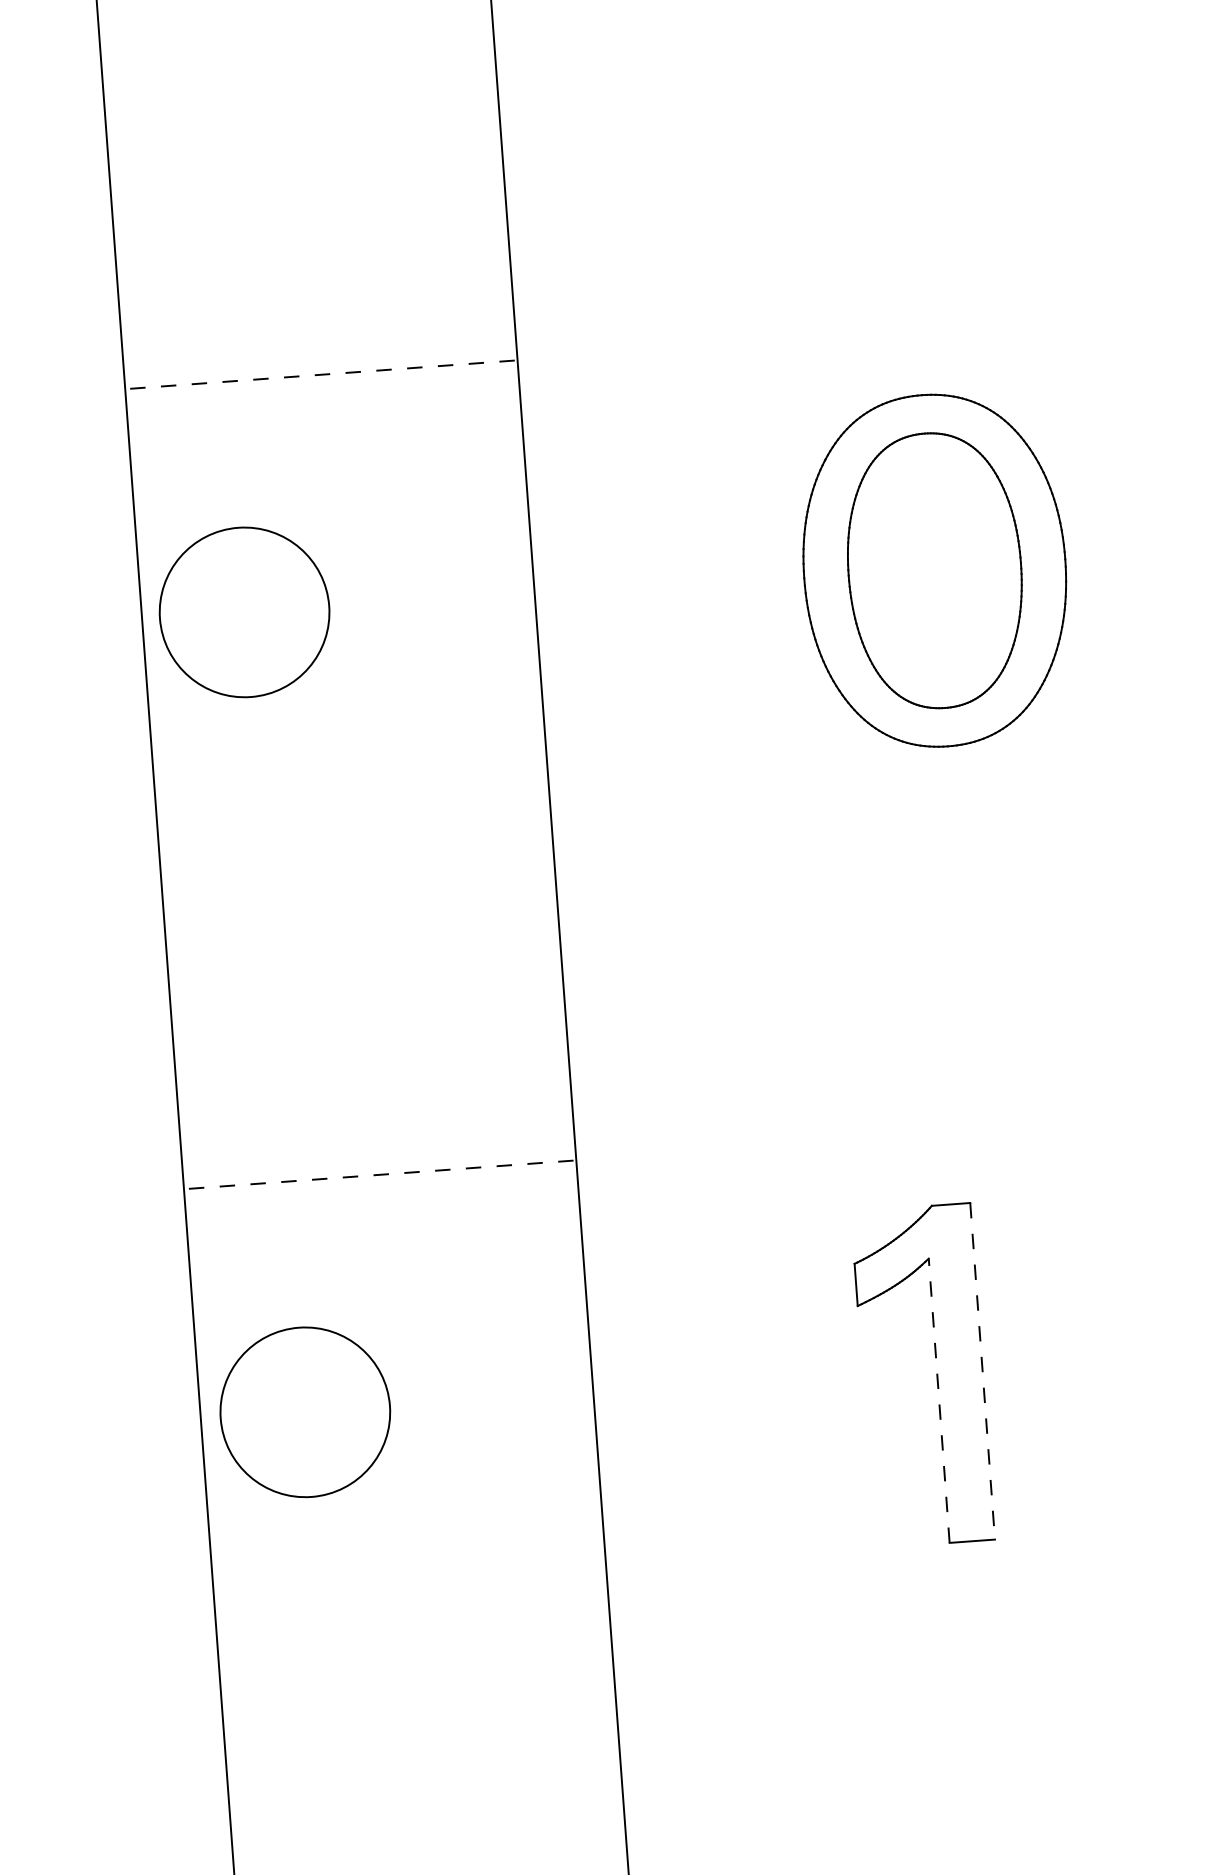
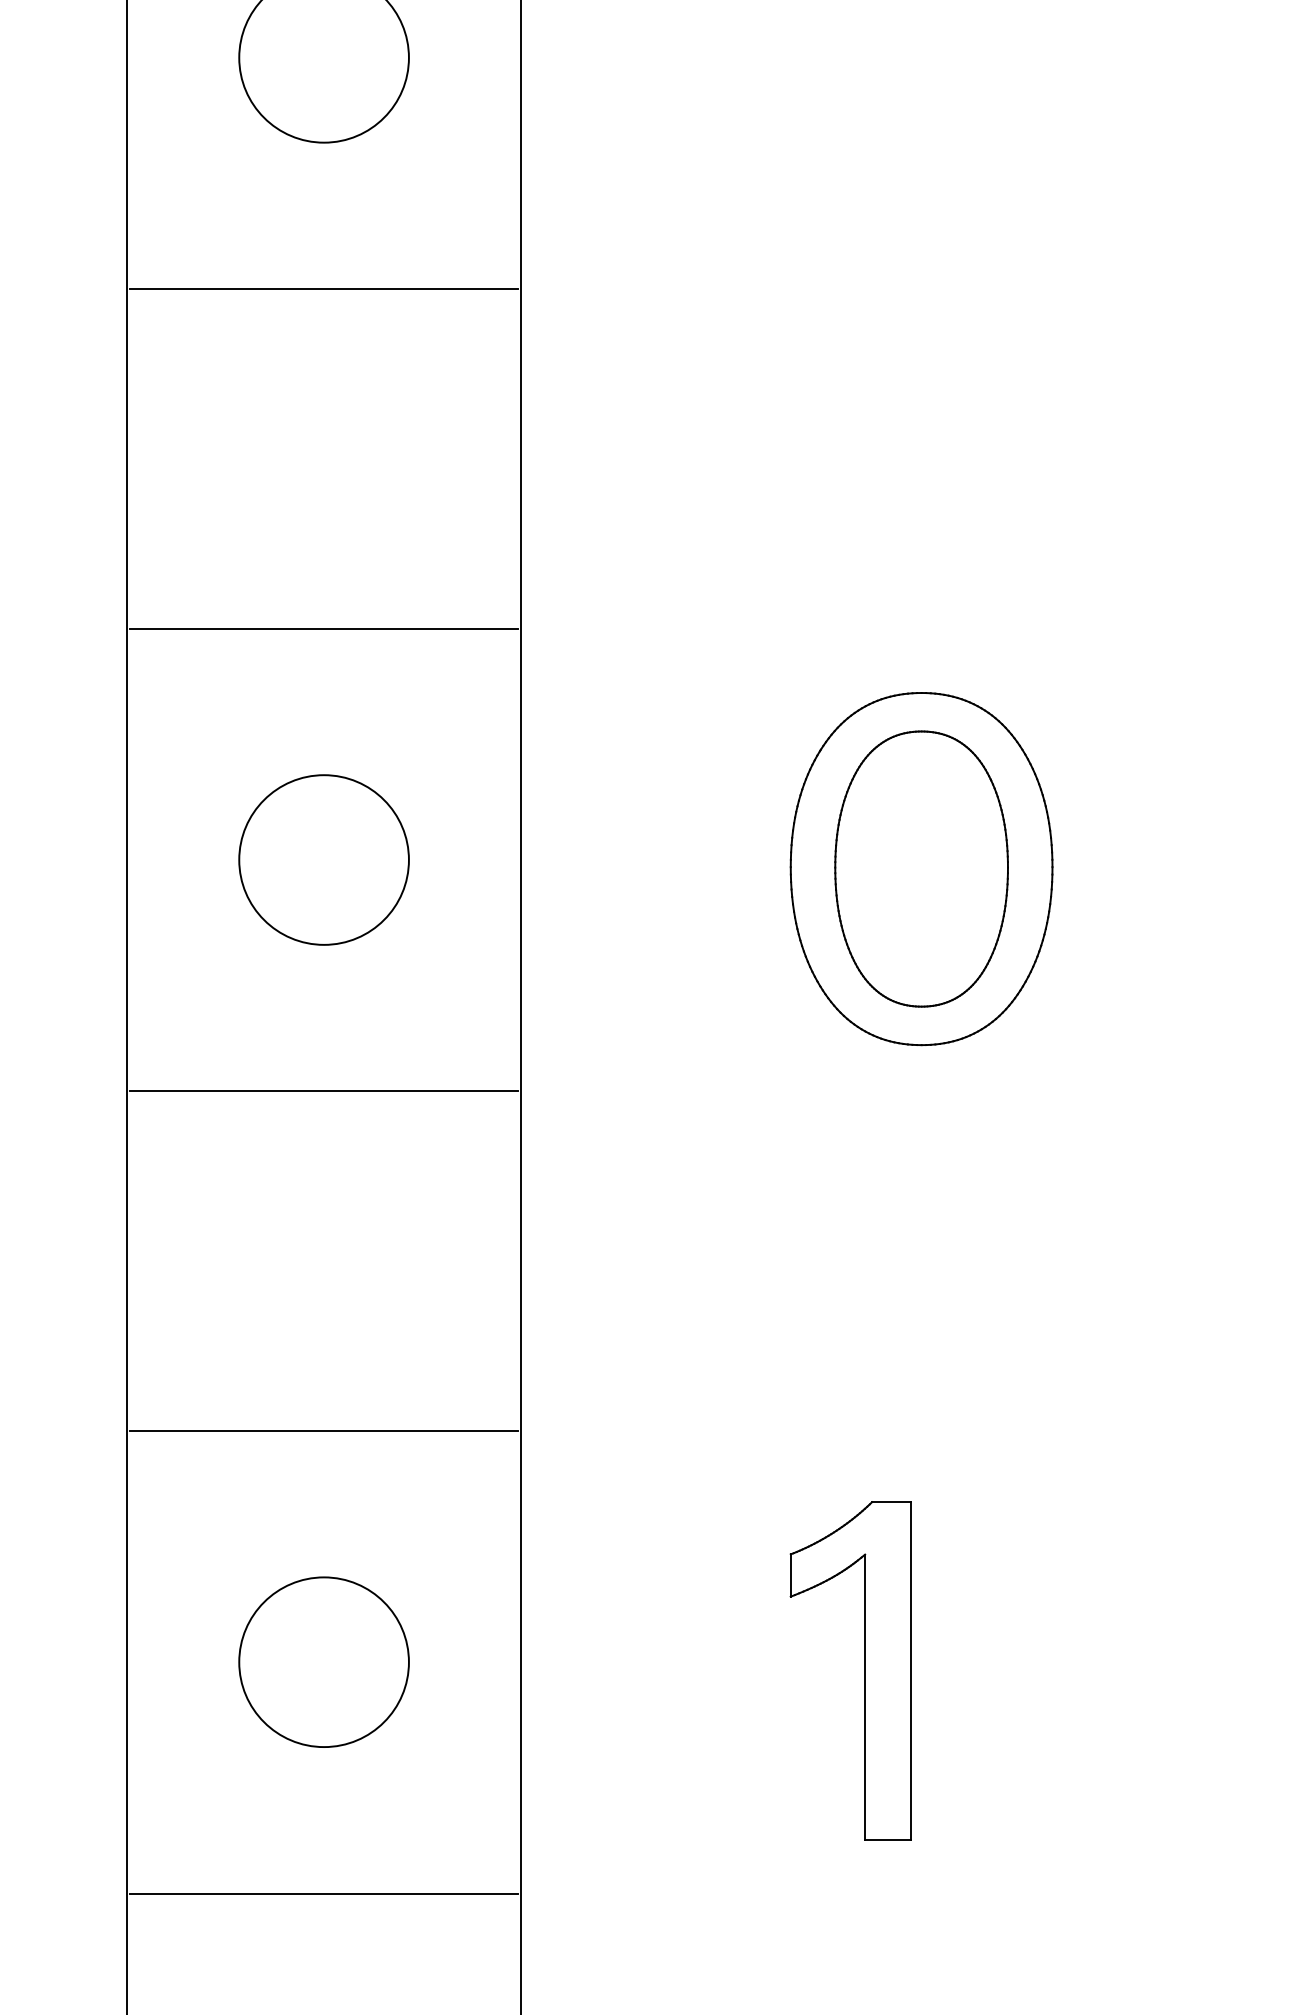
line: (296, 36) -> (324, 289), added
line: (321, 374) -> (324, 628), dashed -> solid
circle: (243, 611) -> (323, 859), moved
line: (355, 836) -> (324, 1091), added
line: (380, 1174) -> (324, 1430), dashed -> solid
line: (982, 1370) -> (910, 1670), dashed -> solid
line: (939, 1401) -> (865, 1697), dashed -> solid
circle: (304, 1411) -> (323, 1661), moved
line: (414, 1636) -> (324, 1893), added

